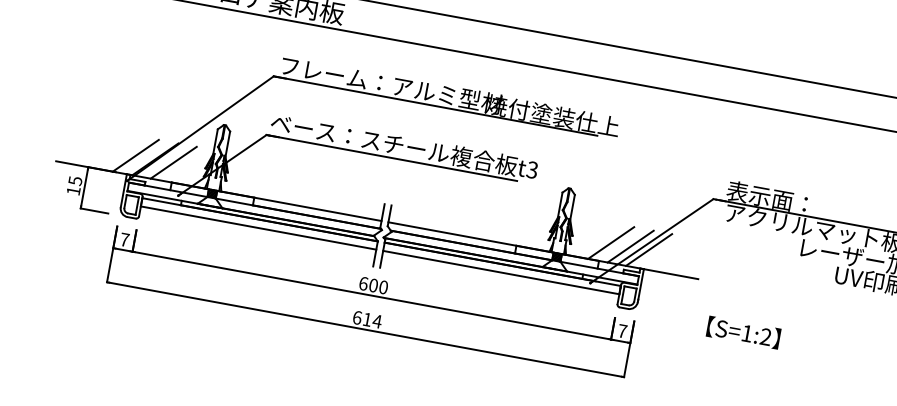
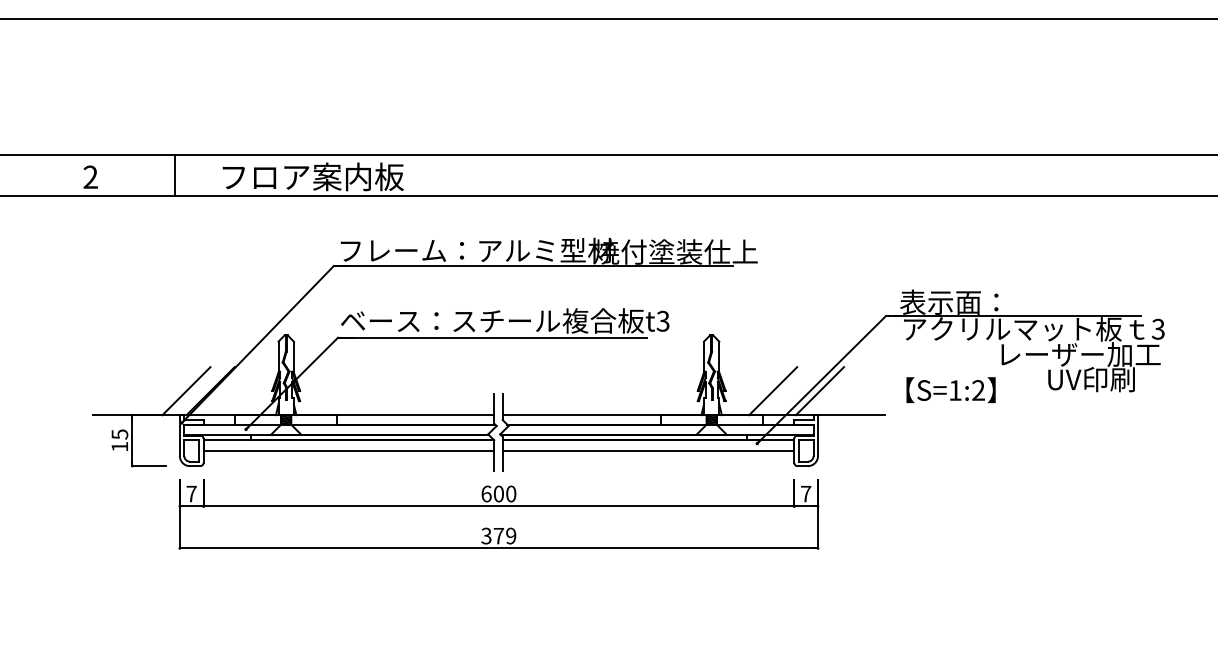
line: (173, 163) -> (233, 391), removed
line: (630, 246) -> (797, 391), removed
text: (367, 319) -> (498, 535), 614 -> 379
text: (743, 332) -> (950, 390), moved

